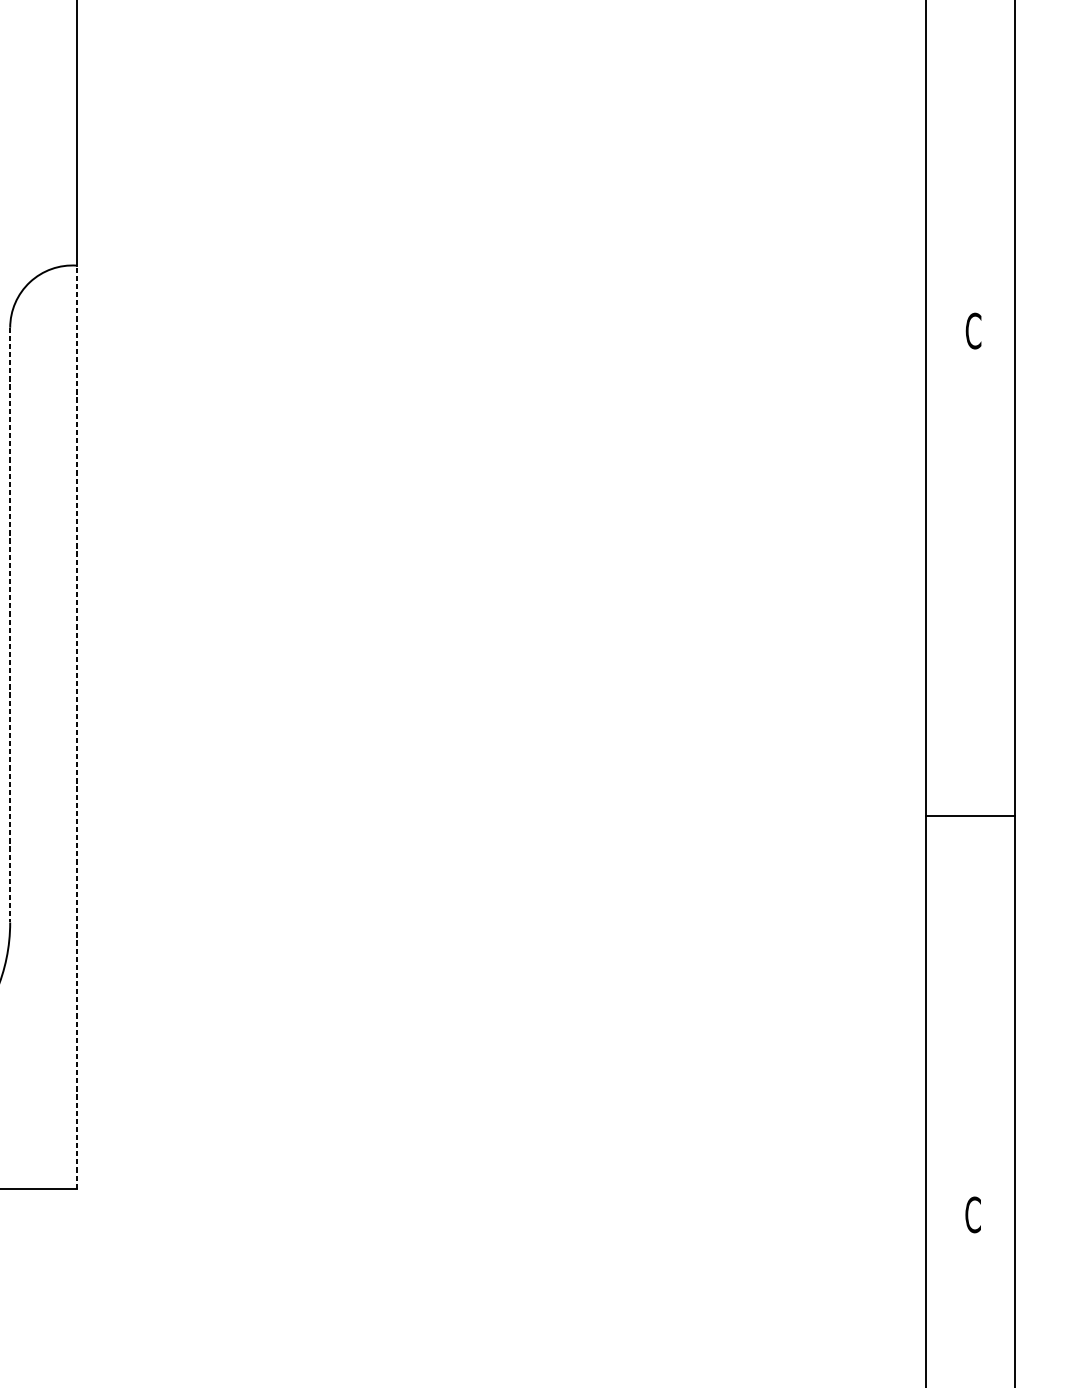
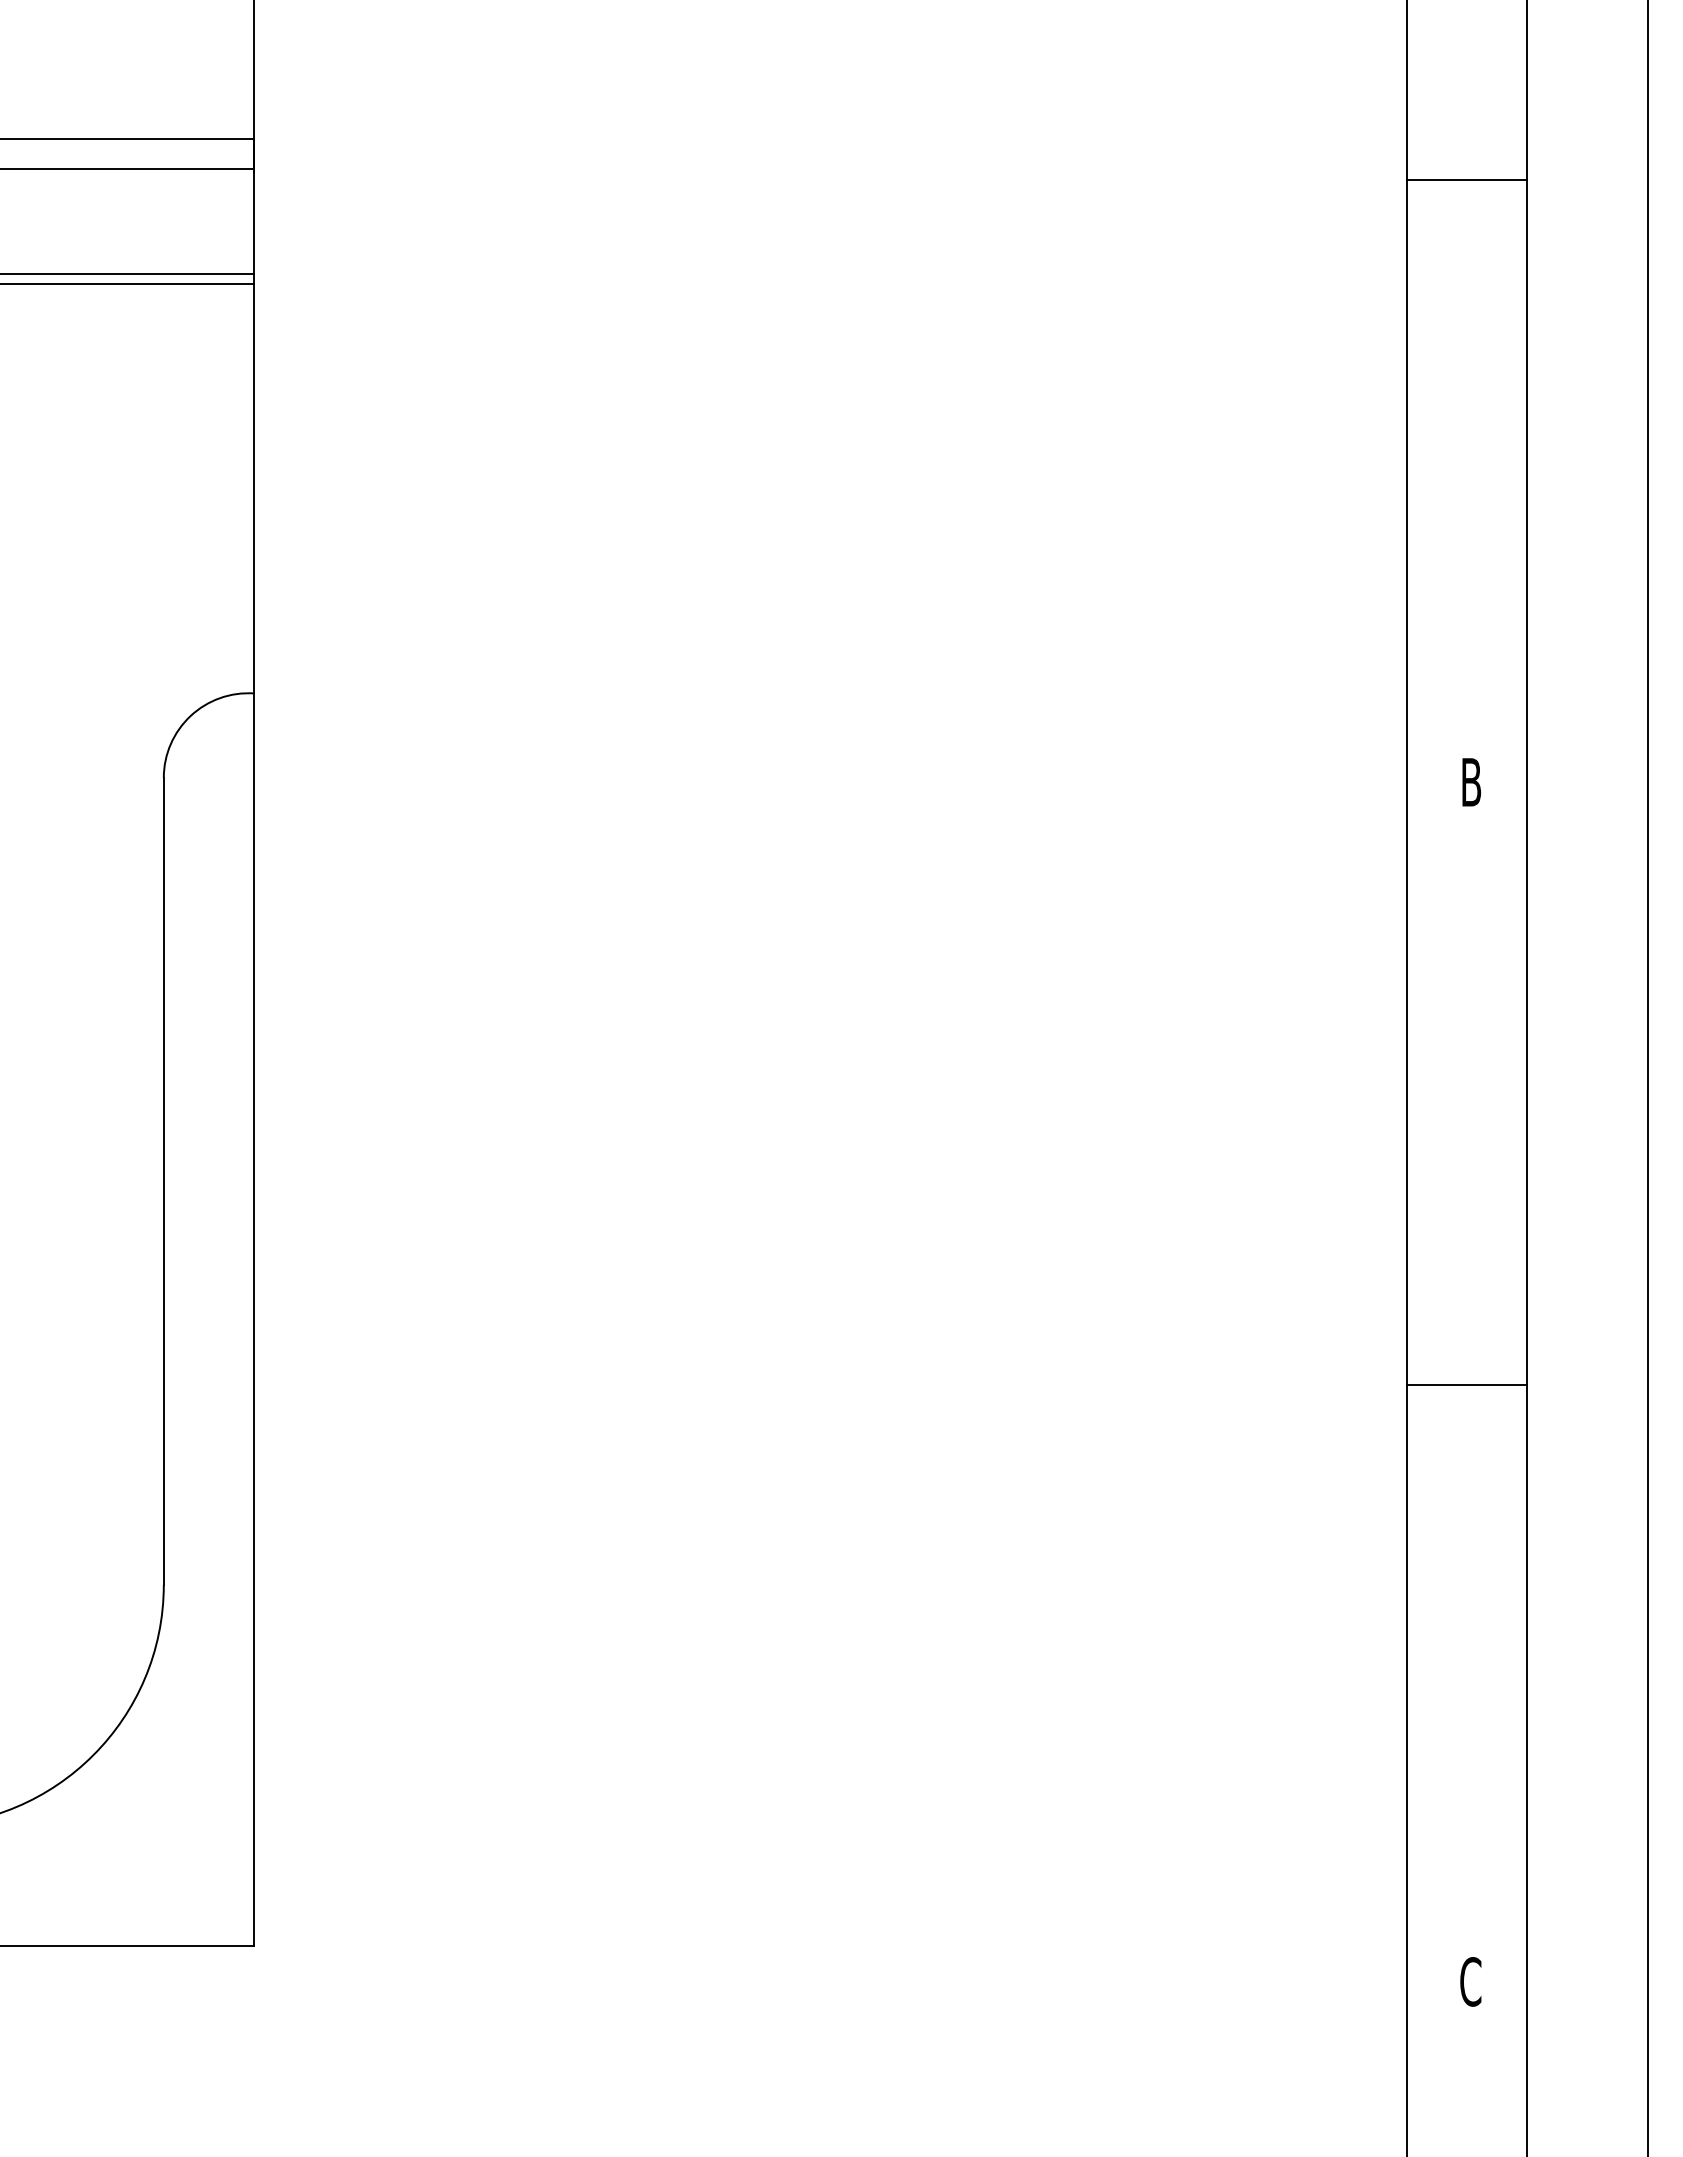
text: (972, 331) -> (1470, 782), C -> B
line: (9, 625) -> (163, 1181), dashed -> solid
line: (77, 726) -> (254, 1319), dashed -> solid
line: (970, 816) -> (1466, 1385), moved

